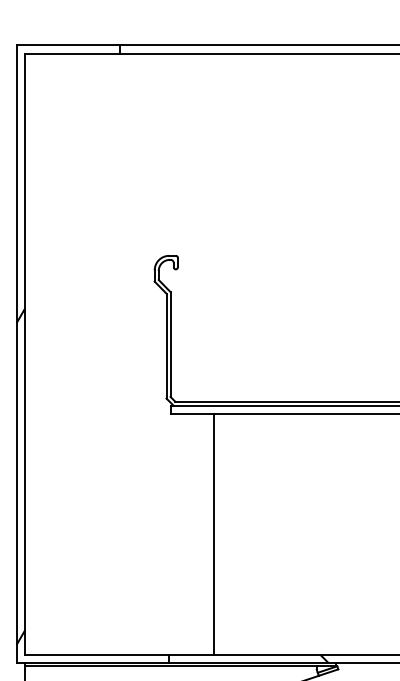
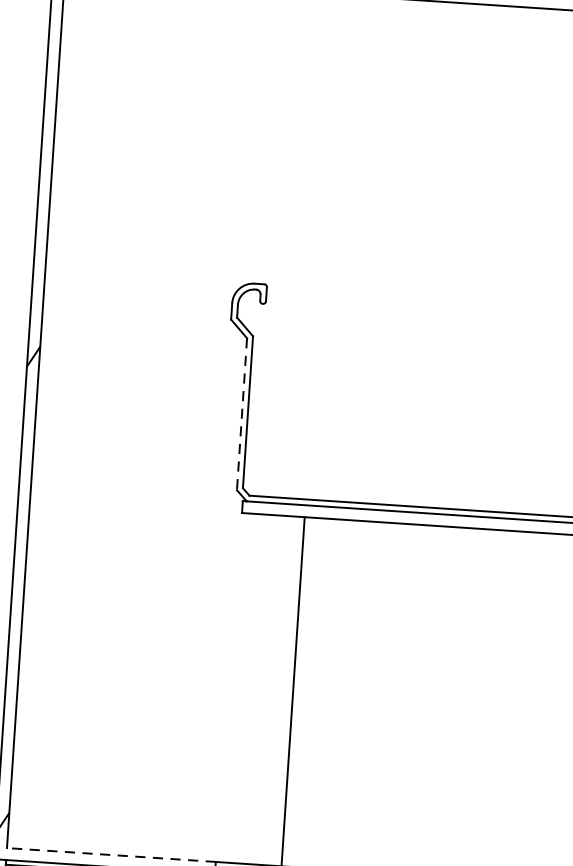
line: (166, 346) -> (241, 414), solid -> dashed
line: (96, 654) -> (110, 854), solid -> dashed

